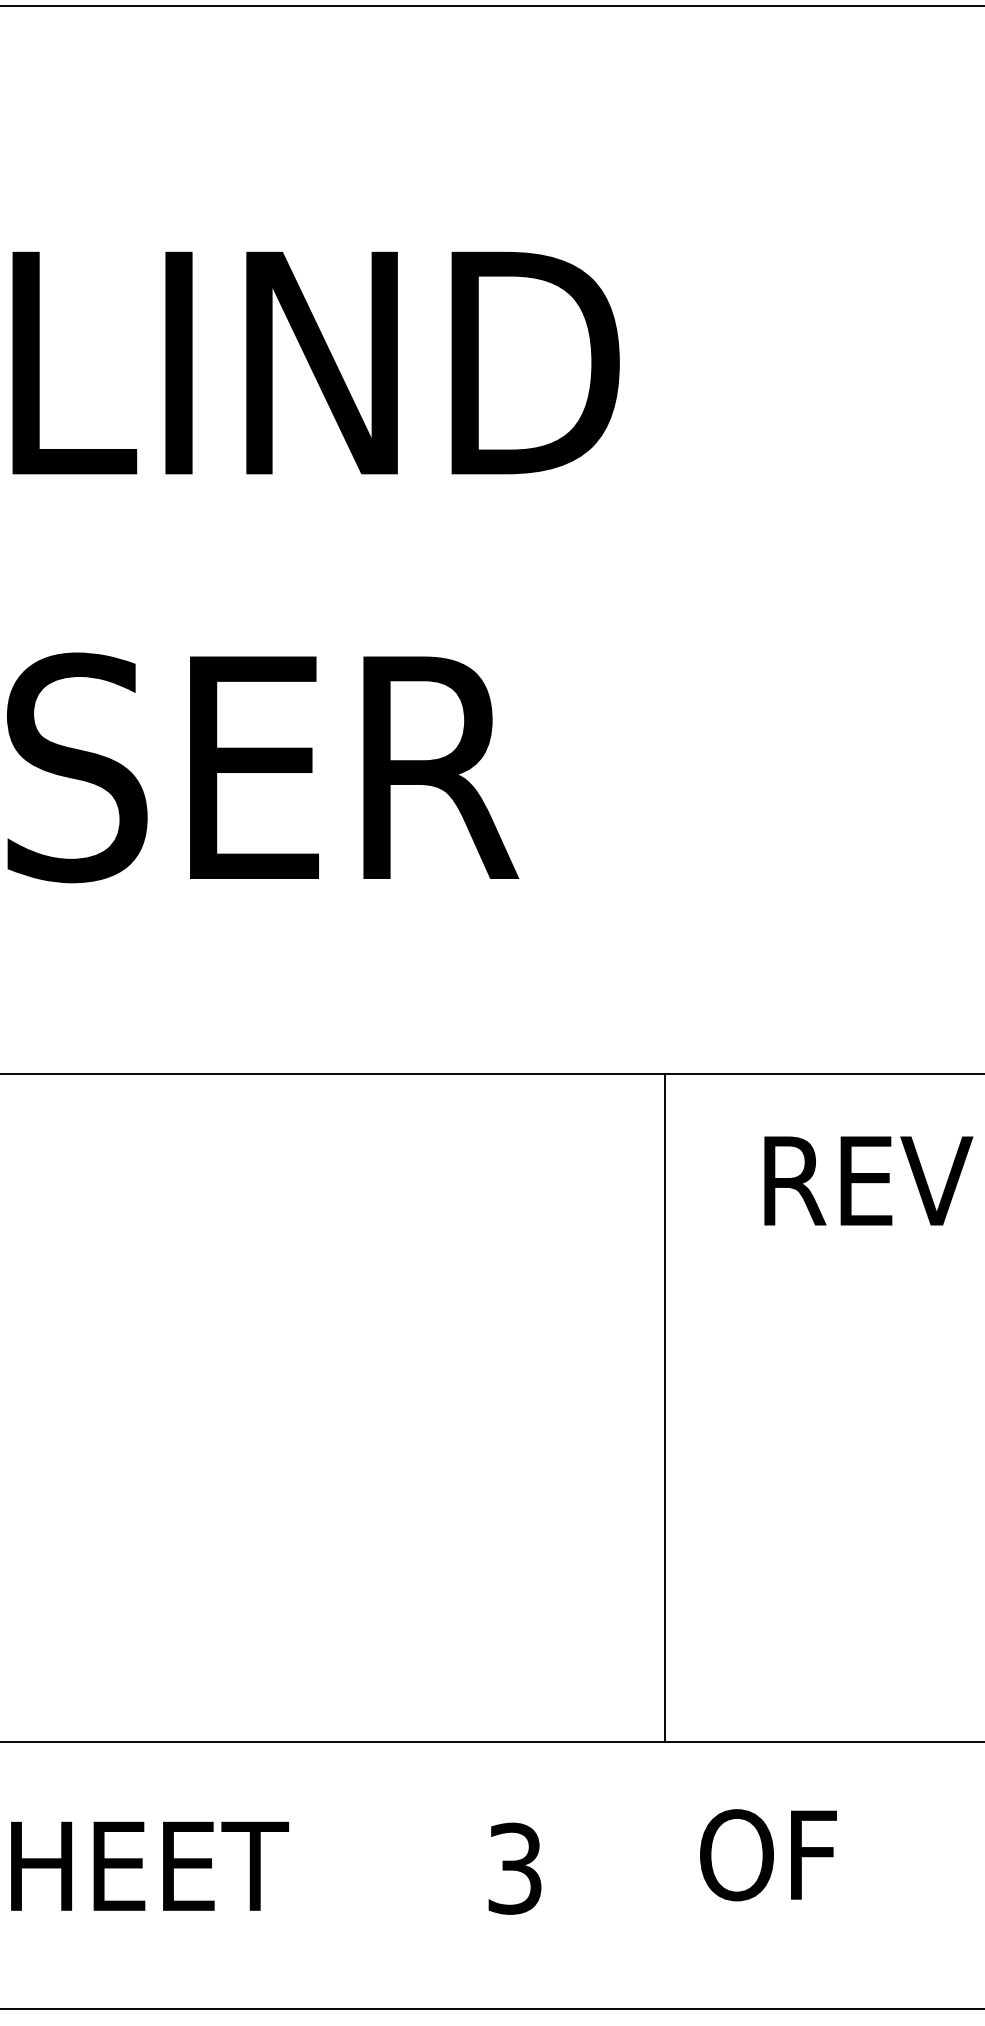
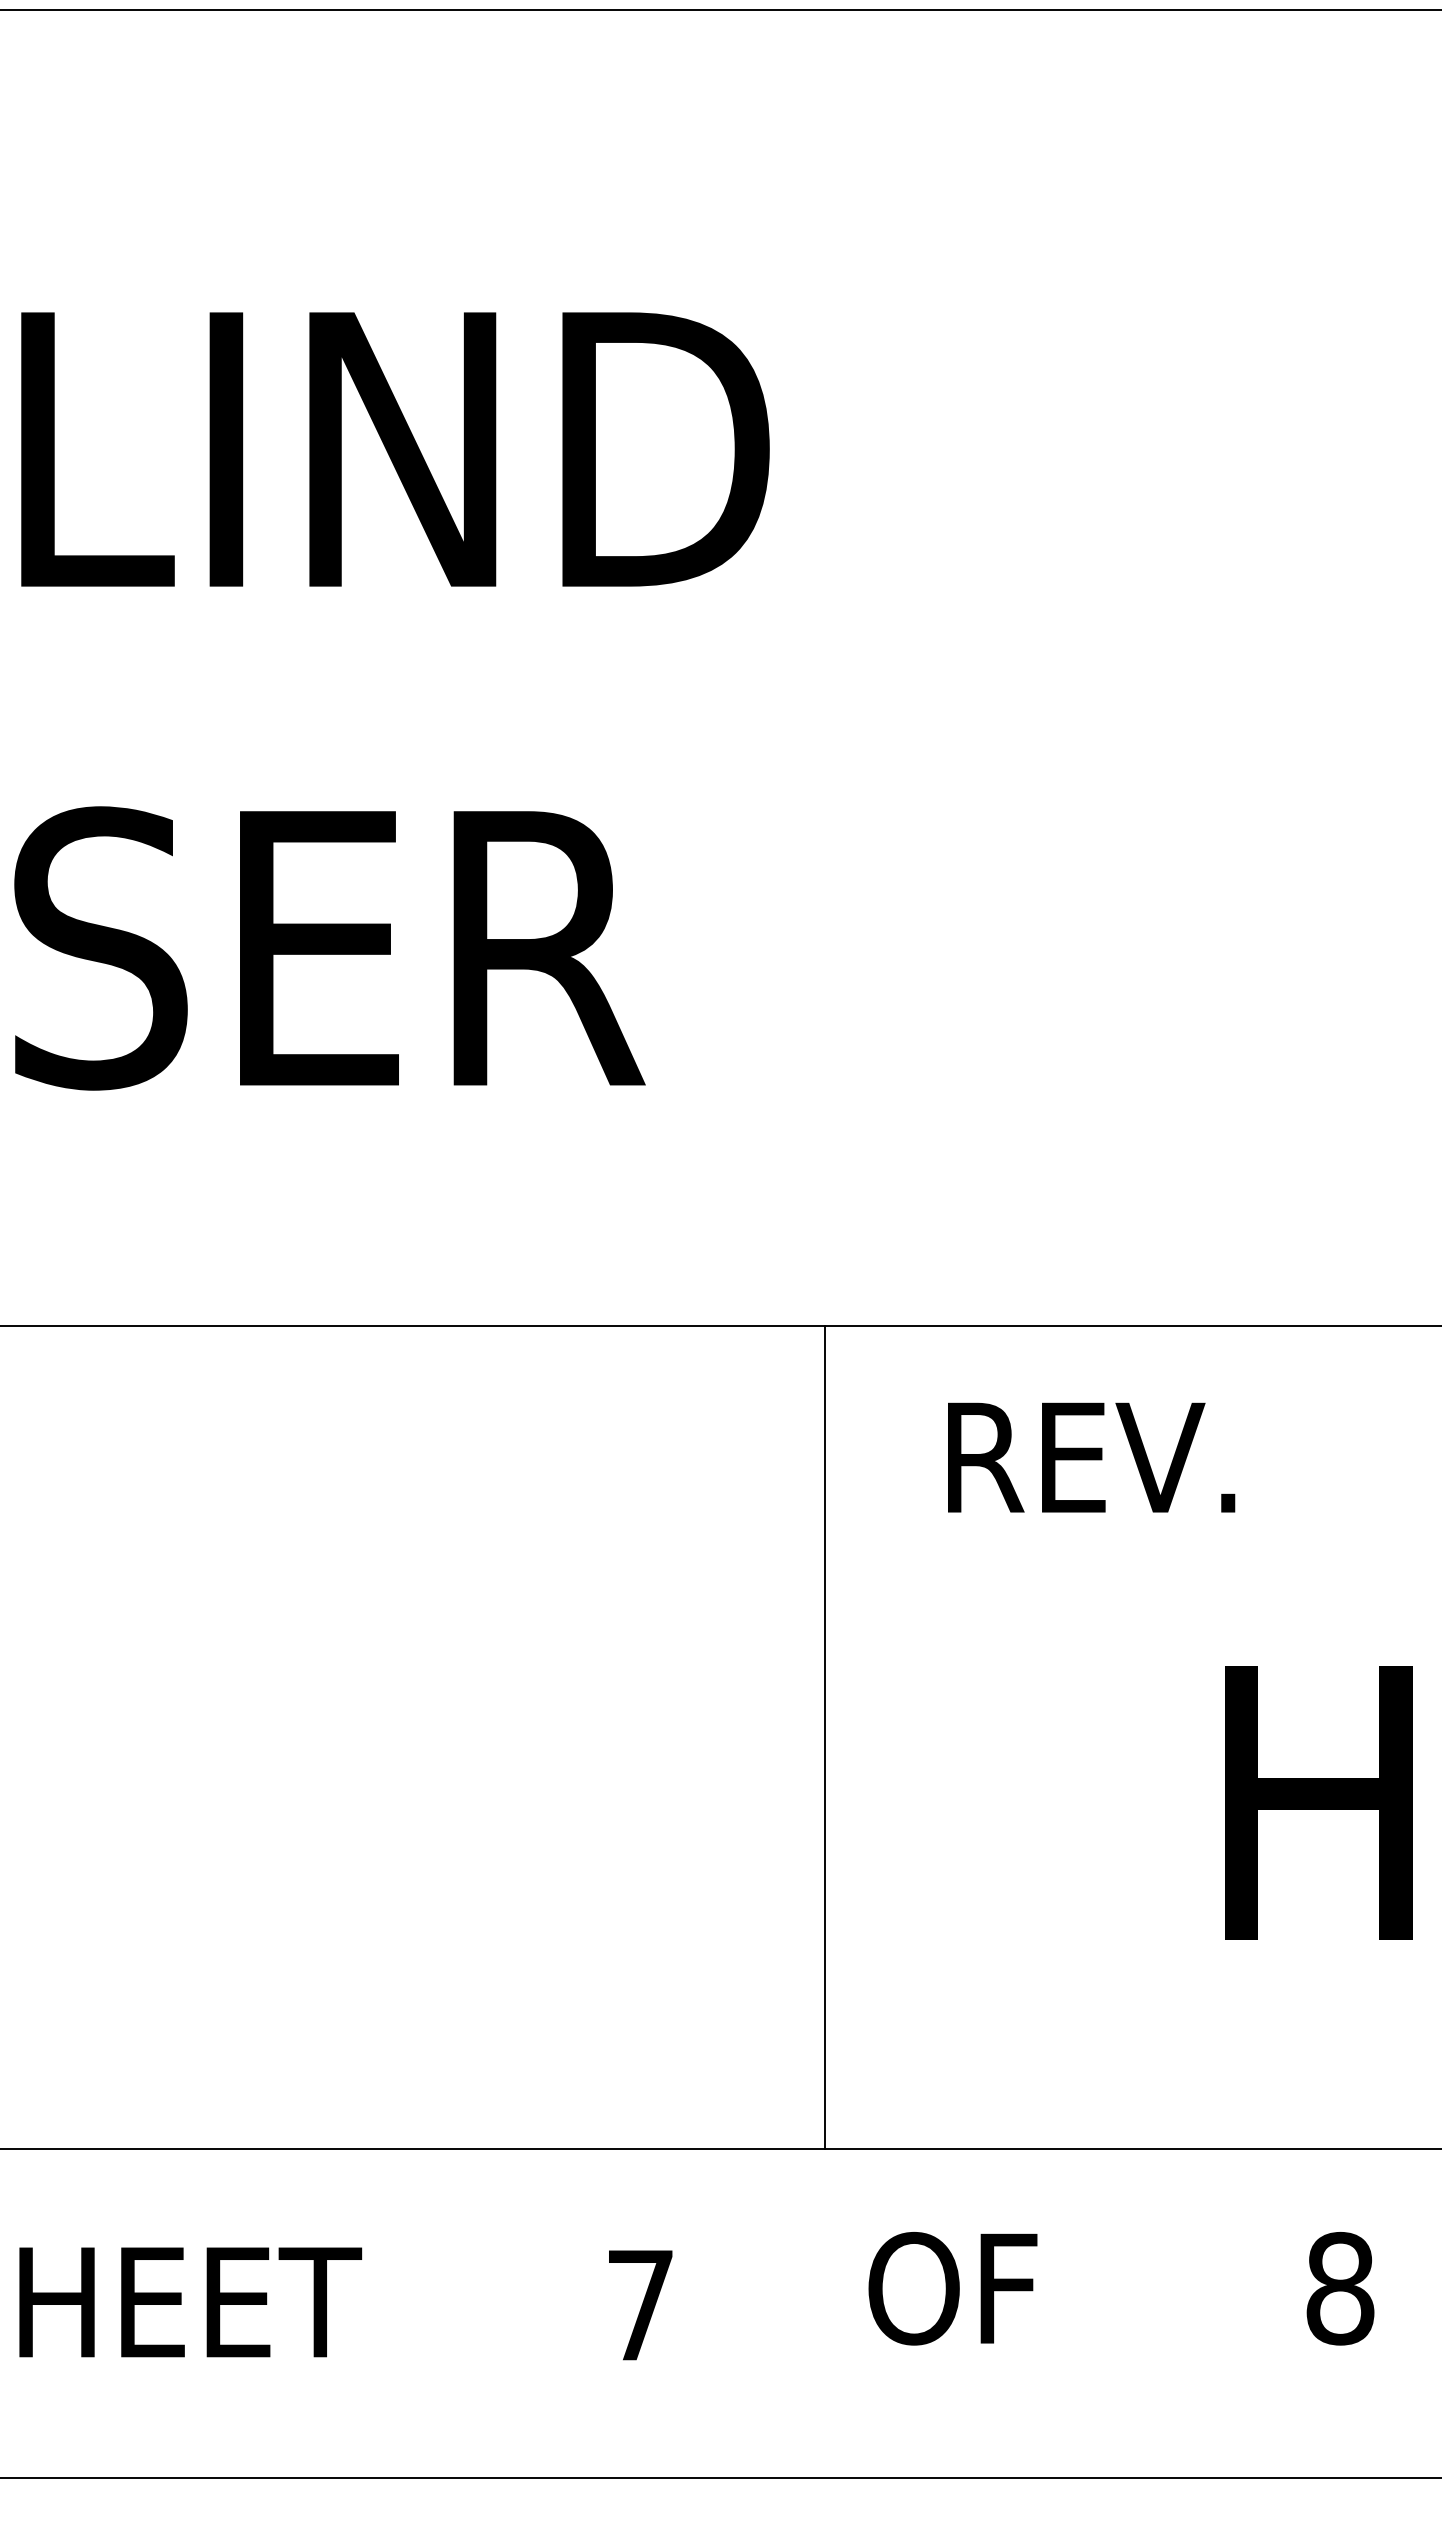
text: (514, 1868) -> (640, 2305), 3 -> 7

